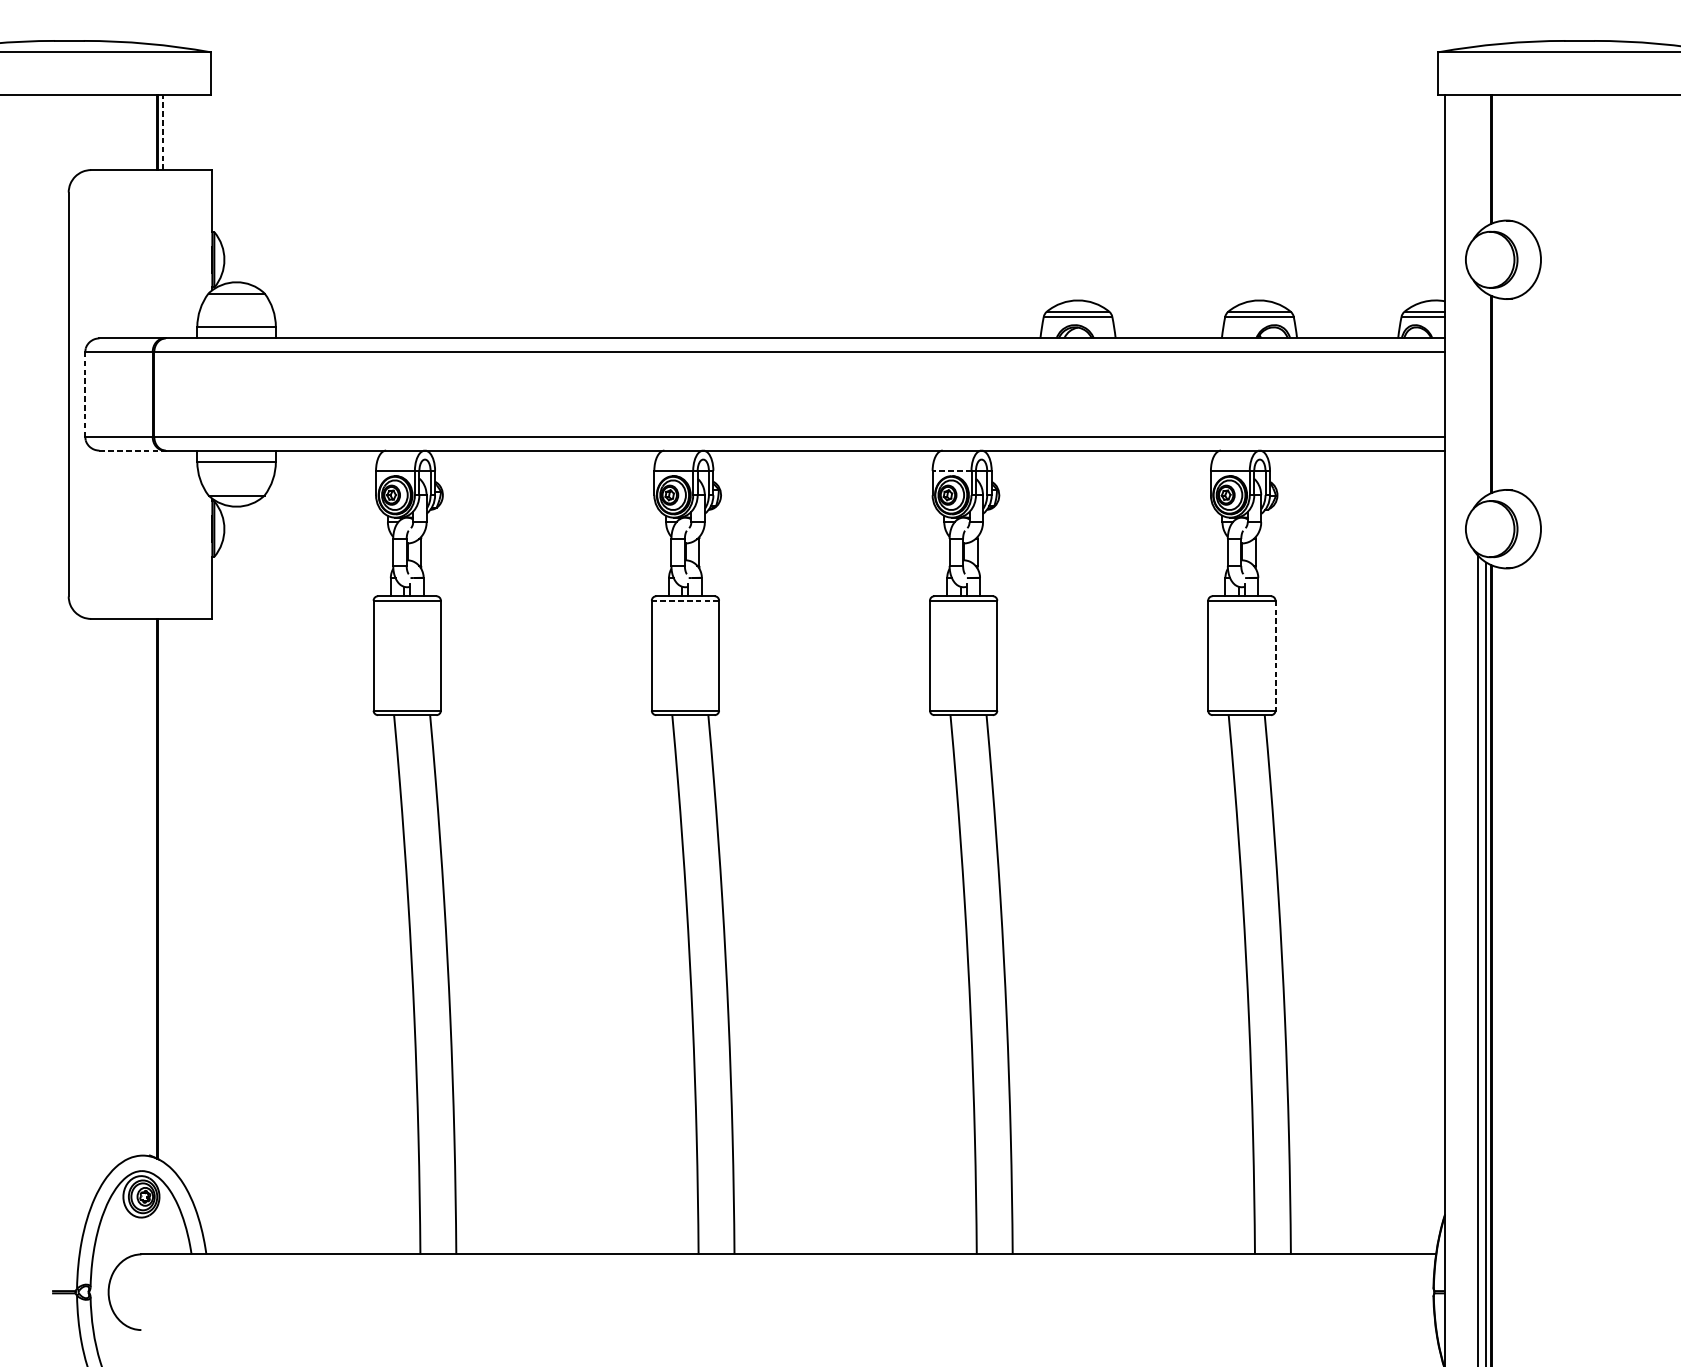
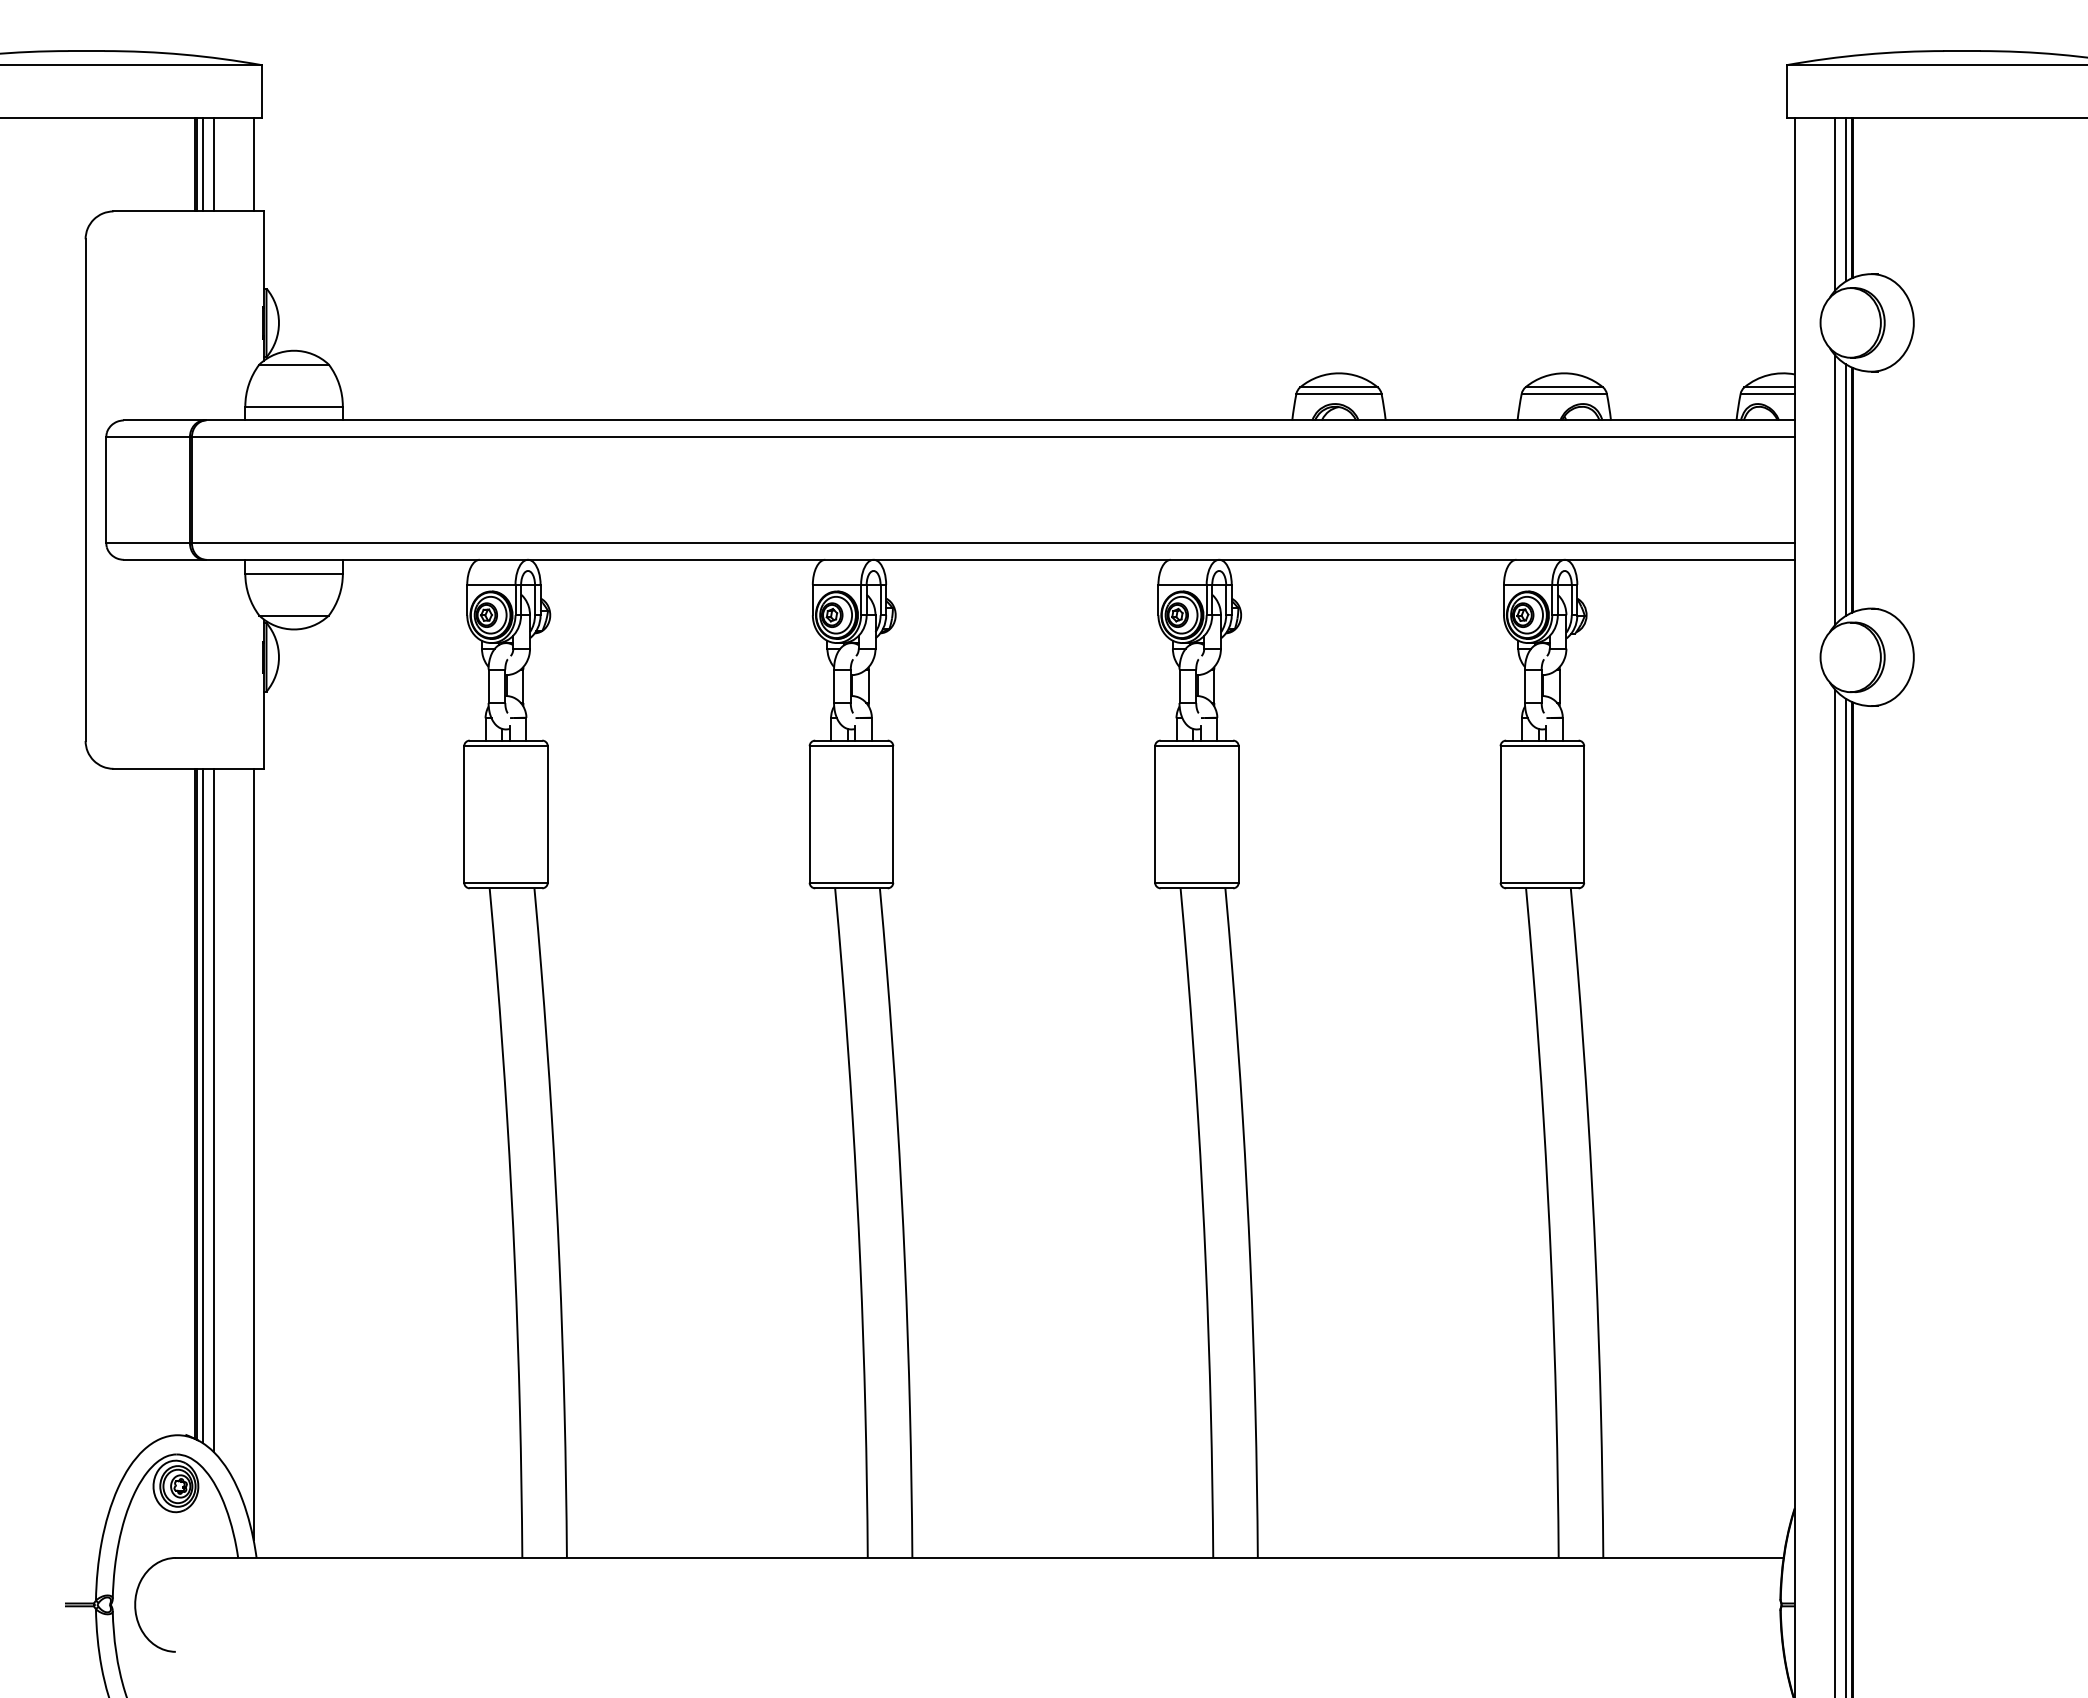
line: (162, 132) -> (202, 164), dashed -> solid
line: (171, 132) -> (213, 164), added
line: (203, 132) -> (253, 164), added
line: (1485, 160) -> (1845, 199), added
line: (1477, 164) -> (1835, 204), added
line: (1485, 393) -> (1845, 489), added
line: (85, 394) -> (106, 490), dashed -> solid
line: (1477, 394) -> (1835, 490), added
line: (132, 450) -> (164, 559), dashed -> solid
line: (952, 470) -> (1182, 584), dashed -> solid
line: (685, 600) -> (851, 746), dashed -> solid
line: (1275, 655) -> (1584, 814), dashed -> solid
line: (162, 890) -> (202, 1105), added
line: (171, 893) -> (213, 1109), added
line: (203, 929) -> (253, 1154), added

